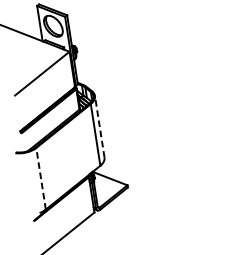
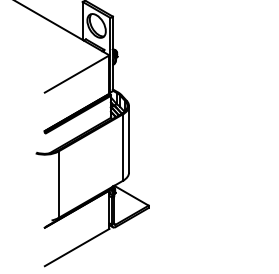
line: (100, 125) -> (129, 138), dashed -> solid
line: (40, 178) -> (58, 184), dashed -> solid

